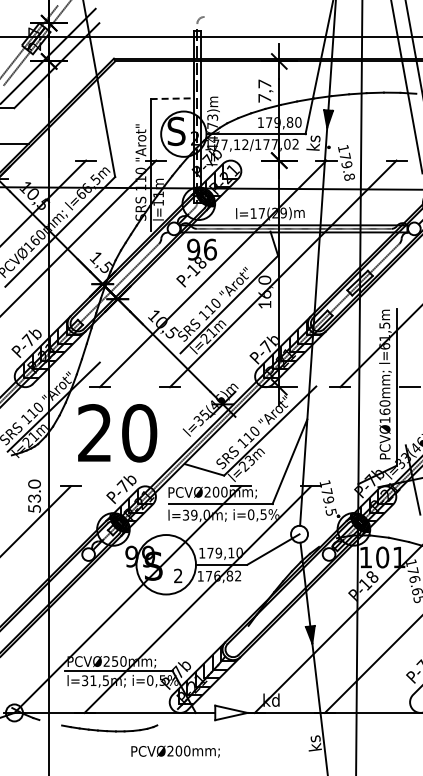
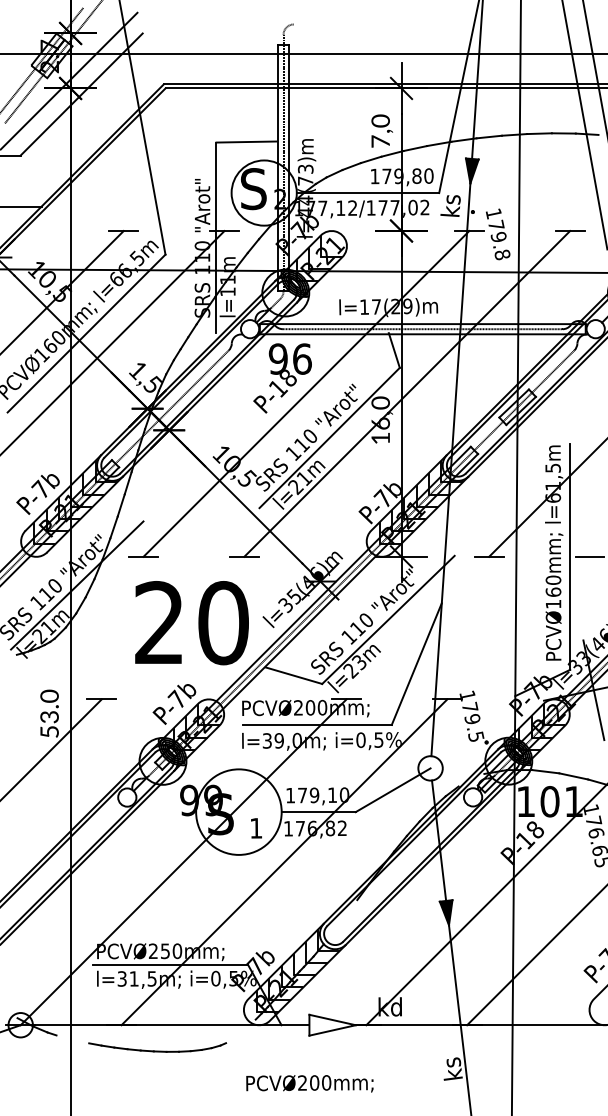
text: (264, 83) -> (380, 120), 7,7 -> 7,0
line: (171, 98) -> (246, 141), dashed -> solid
text: (117, 433) -> (191, 623), moved
text: (178, 575) -> (256, 827), 2 -> 1
text: (175, 751) -> (309, 1083), moved

